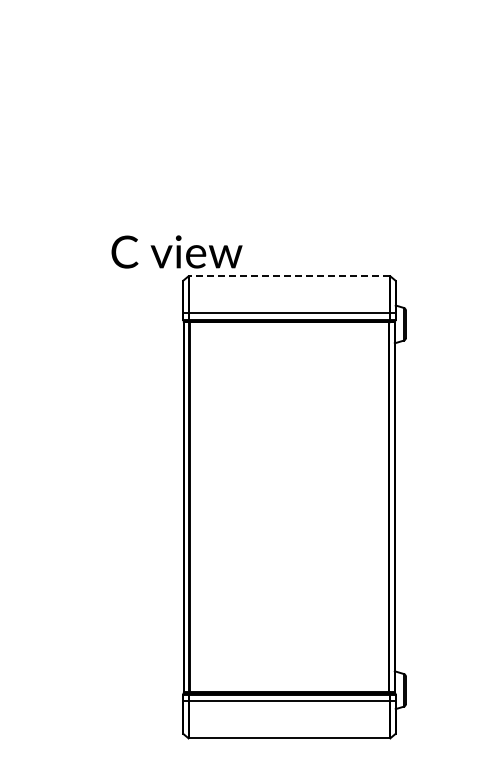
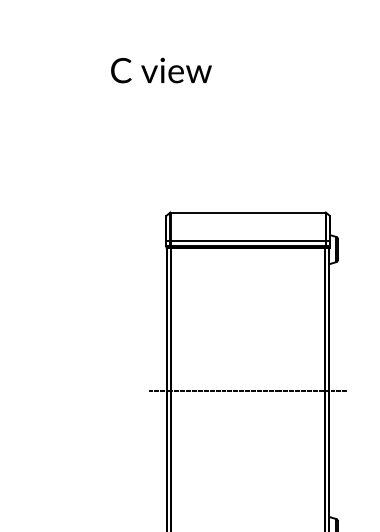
text: (176, 251) -> (161, 70), moved
line: (289, 276) -> (248, 212), dashed -> solid
line: (288, 507) -> (247, 390), added

